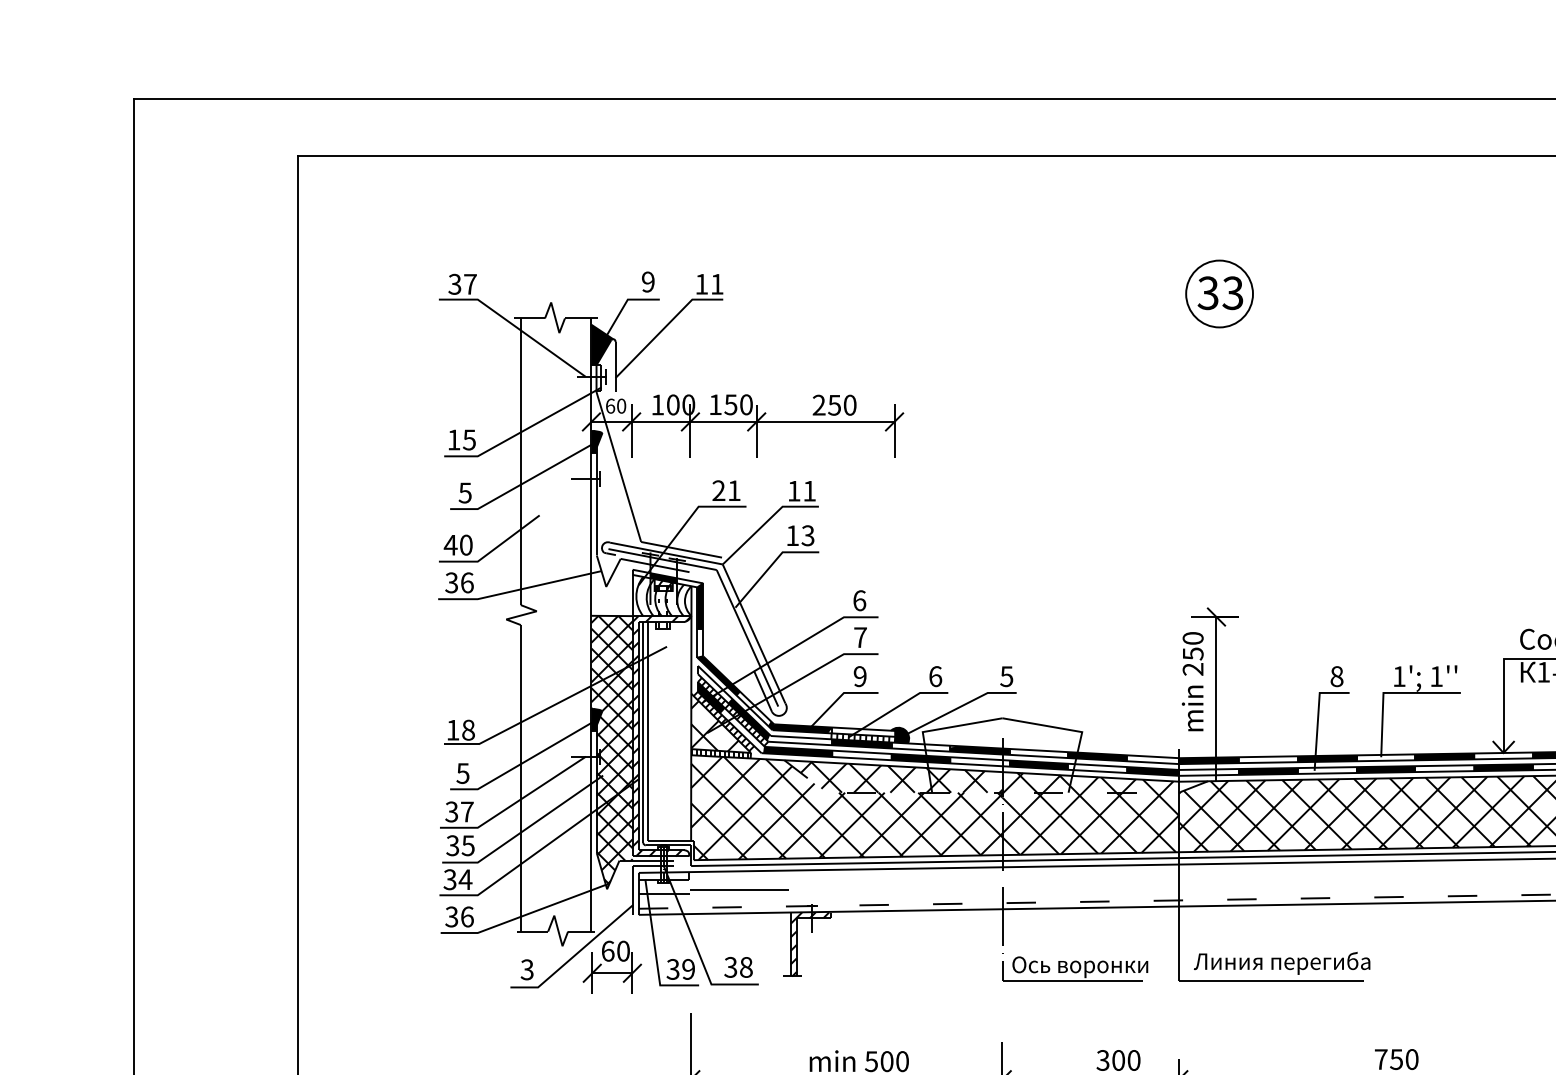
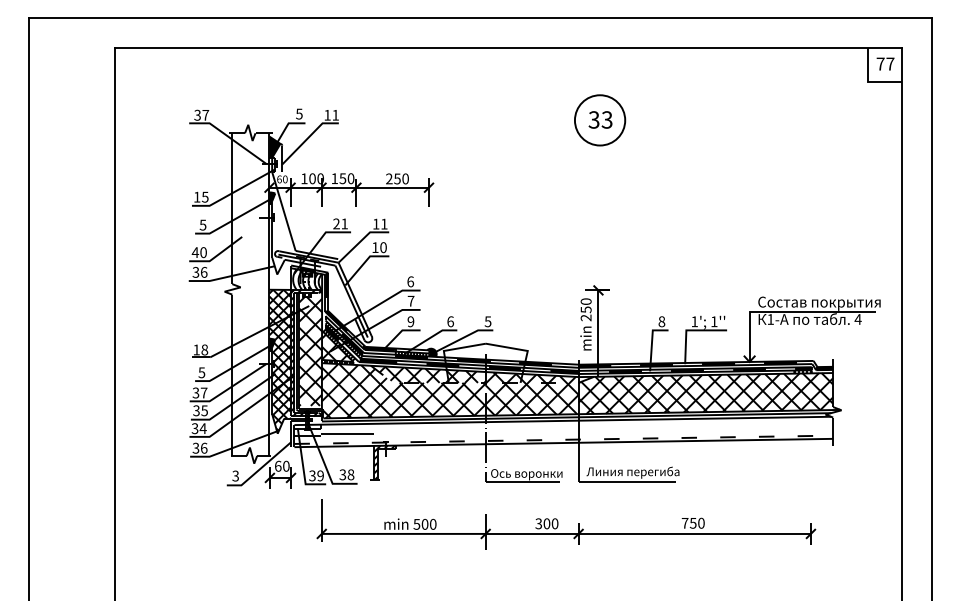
text: (648, 280) -> (299, 113), 9 -> 5
circle: (1218, 294) -> (599, 120), size x1.43
text: (808, 535) -> (383, 247), 13 -> 10
hatch: (669, 727) -> (310, 348), added

